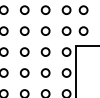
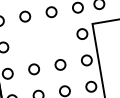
circle: (24, 51) -> (29, 42), removed
circle: (45, 51) -> (55, 37), removed

